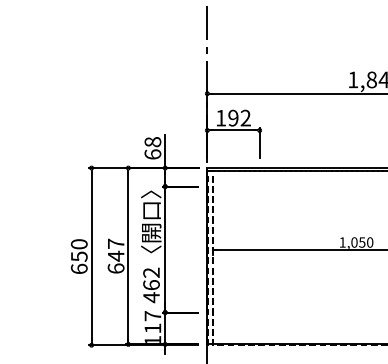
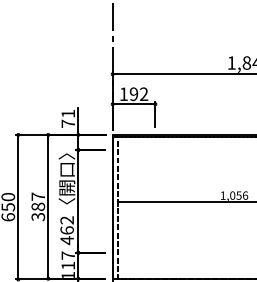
text: (152, 148) -> (67, 118), 68 -> 71
text: (370, 242) -> (245, 195), 1,050 -> 1,056
text: (115, 261) -> (37, 211), 647 -> 387

